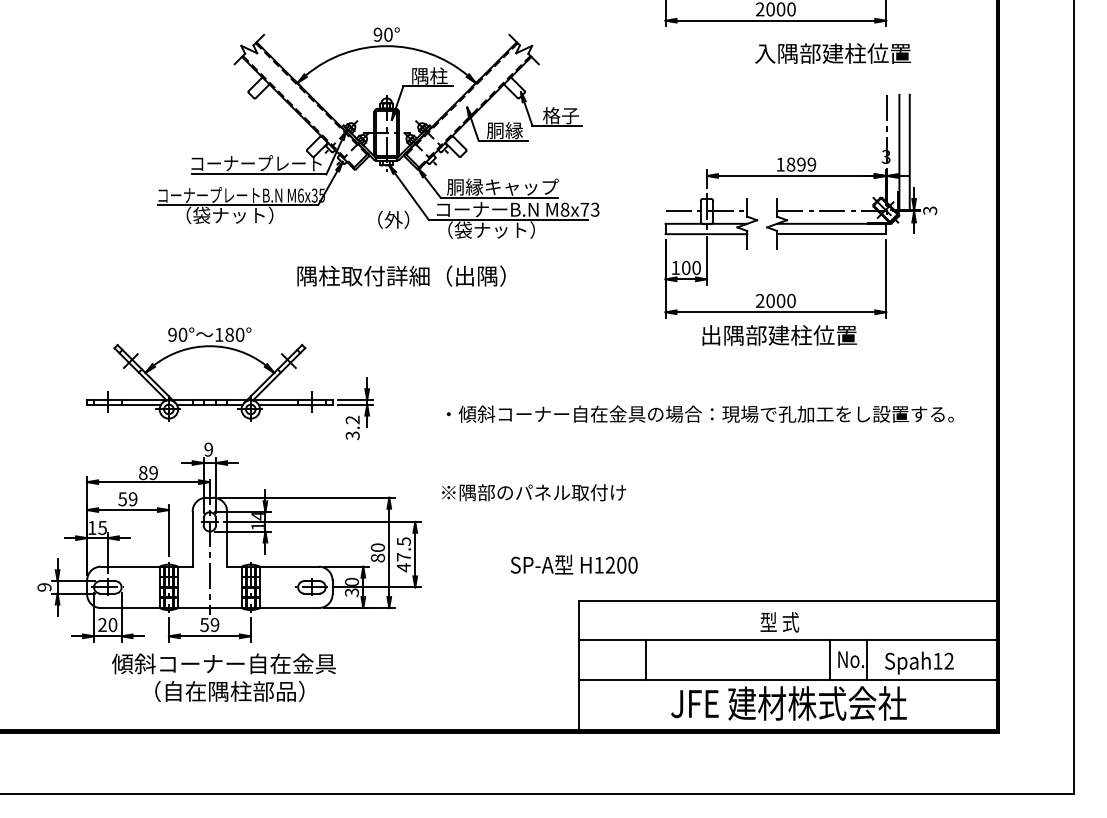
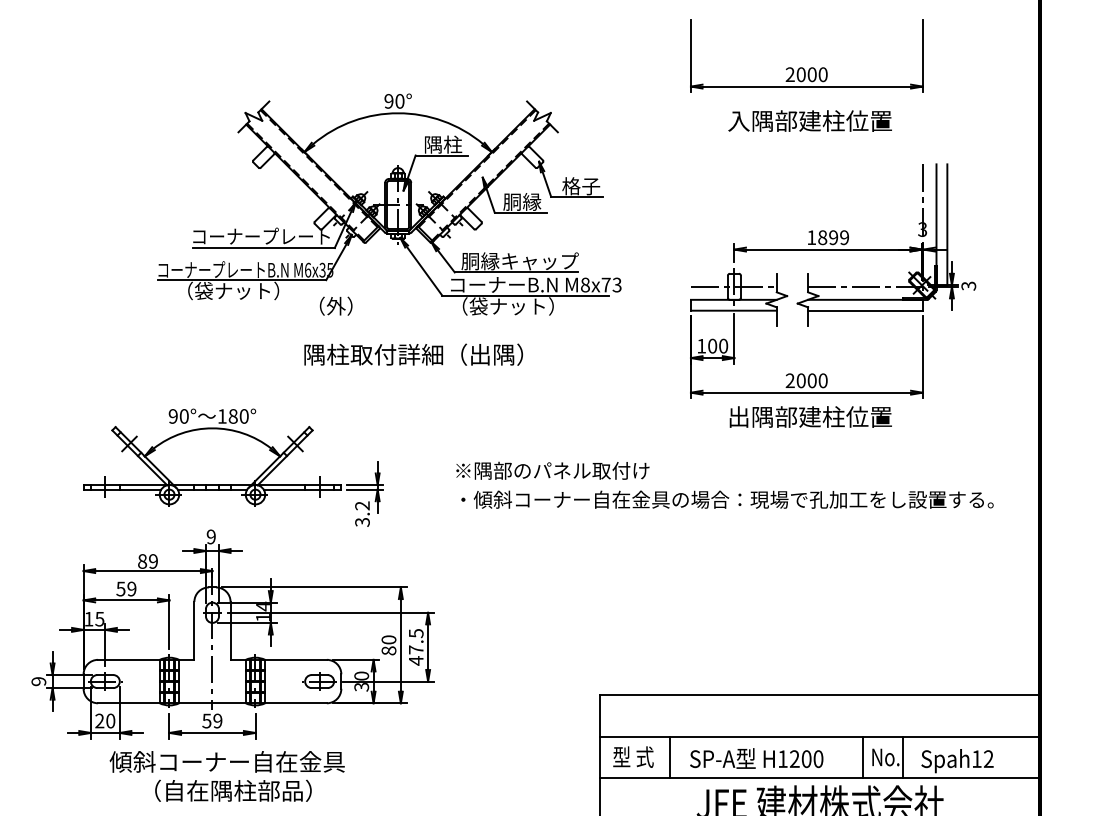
text: (832, 53) -> (809, 120), moved
text: (393, 219) -> (335, 305), moved
text: (533, 492) -> (552, 470), moved
text: (573, 564) -> (755, 758), moved
text: (779, 622) -> (633, 757), moved

